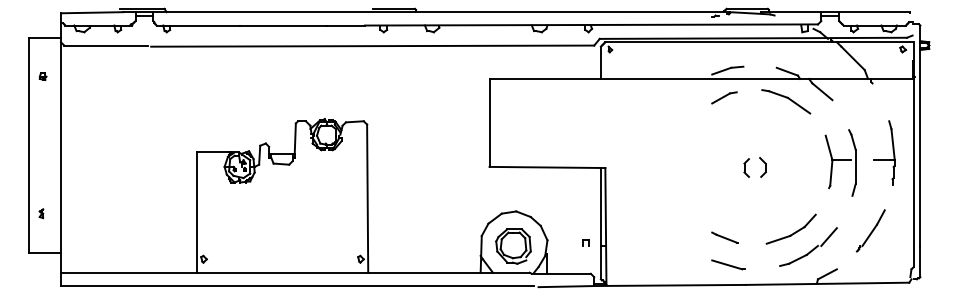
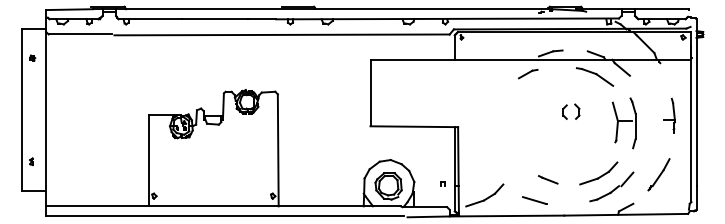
part: (724, 98) -> (528, 74), moved
part: (884, 152) -> (669, 115), size x0.7
part: (749, 160) -> (567, 106), moved
part: (839, 163) -> (623, 123), moved
part: (640, 258) -> (484, 195), added
line: (727, 264) -> (534, 200), moved

